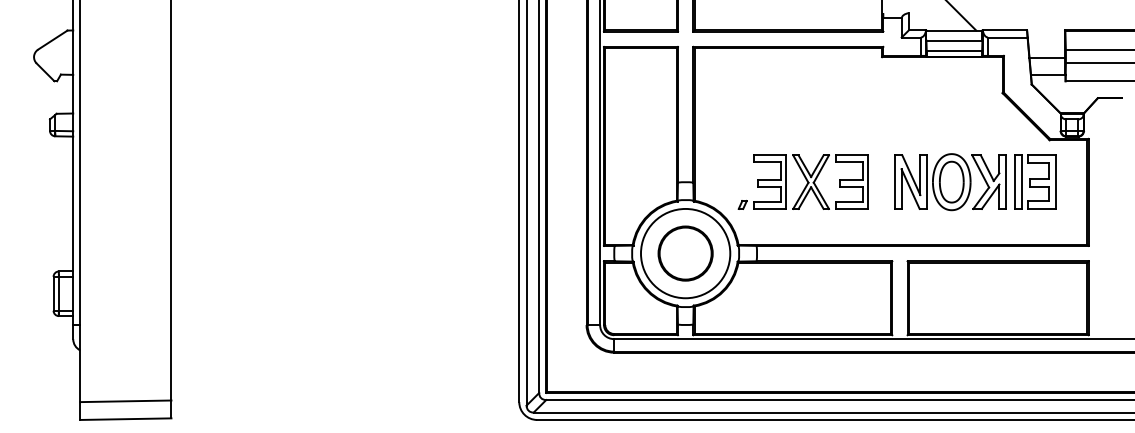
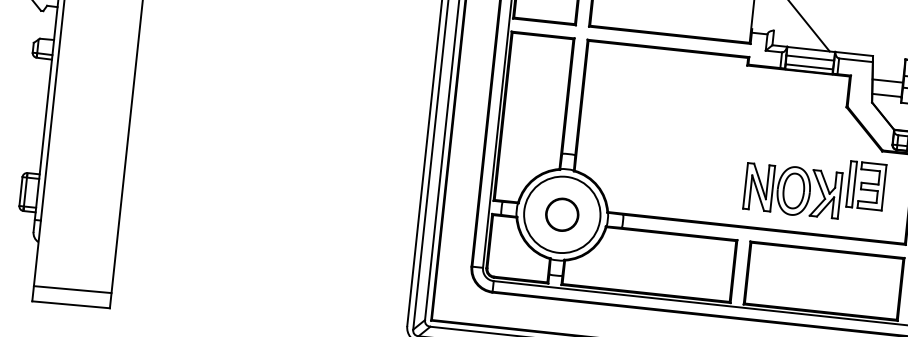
part: (802, 181) -> (668, 164), removed
part: (950, 182) -> (792, 191), moved
circle: (685, 253) -> (562, 214), size x0.7

